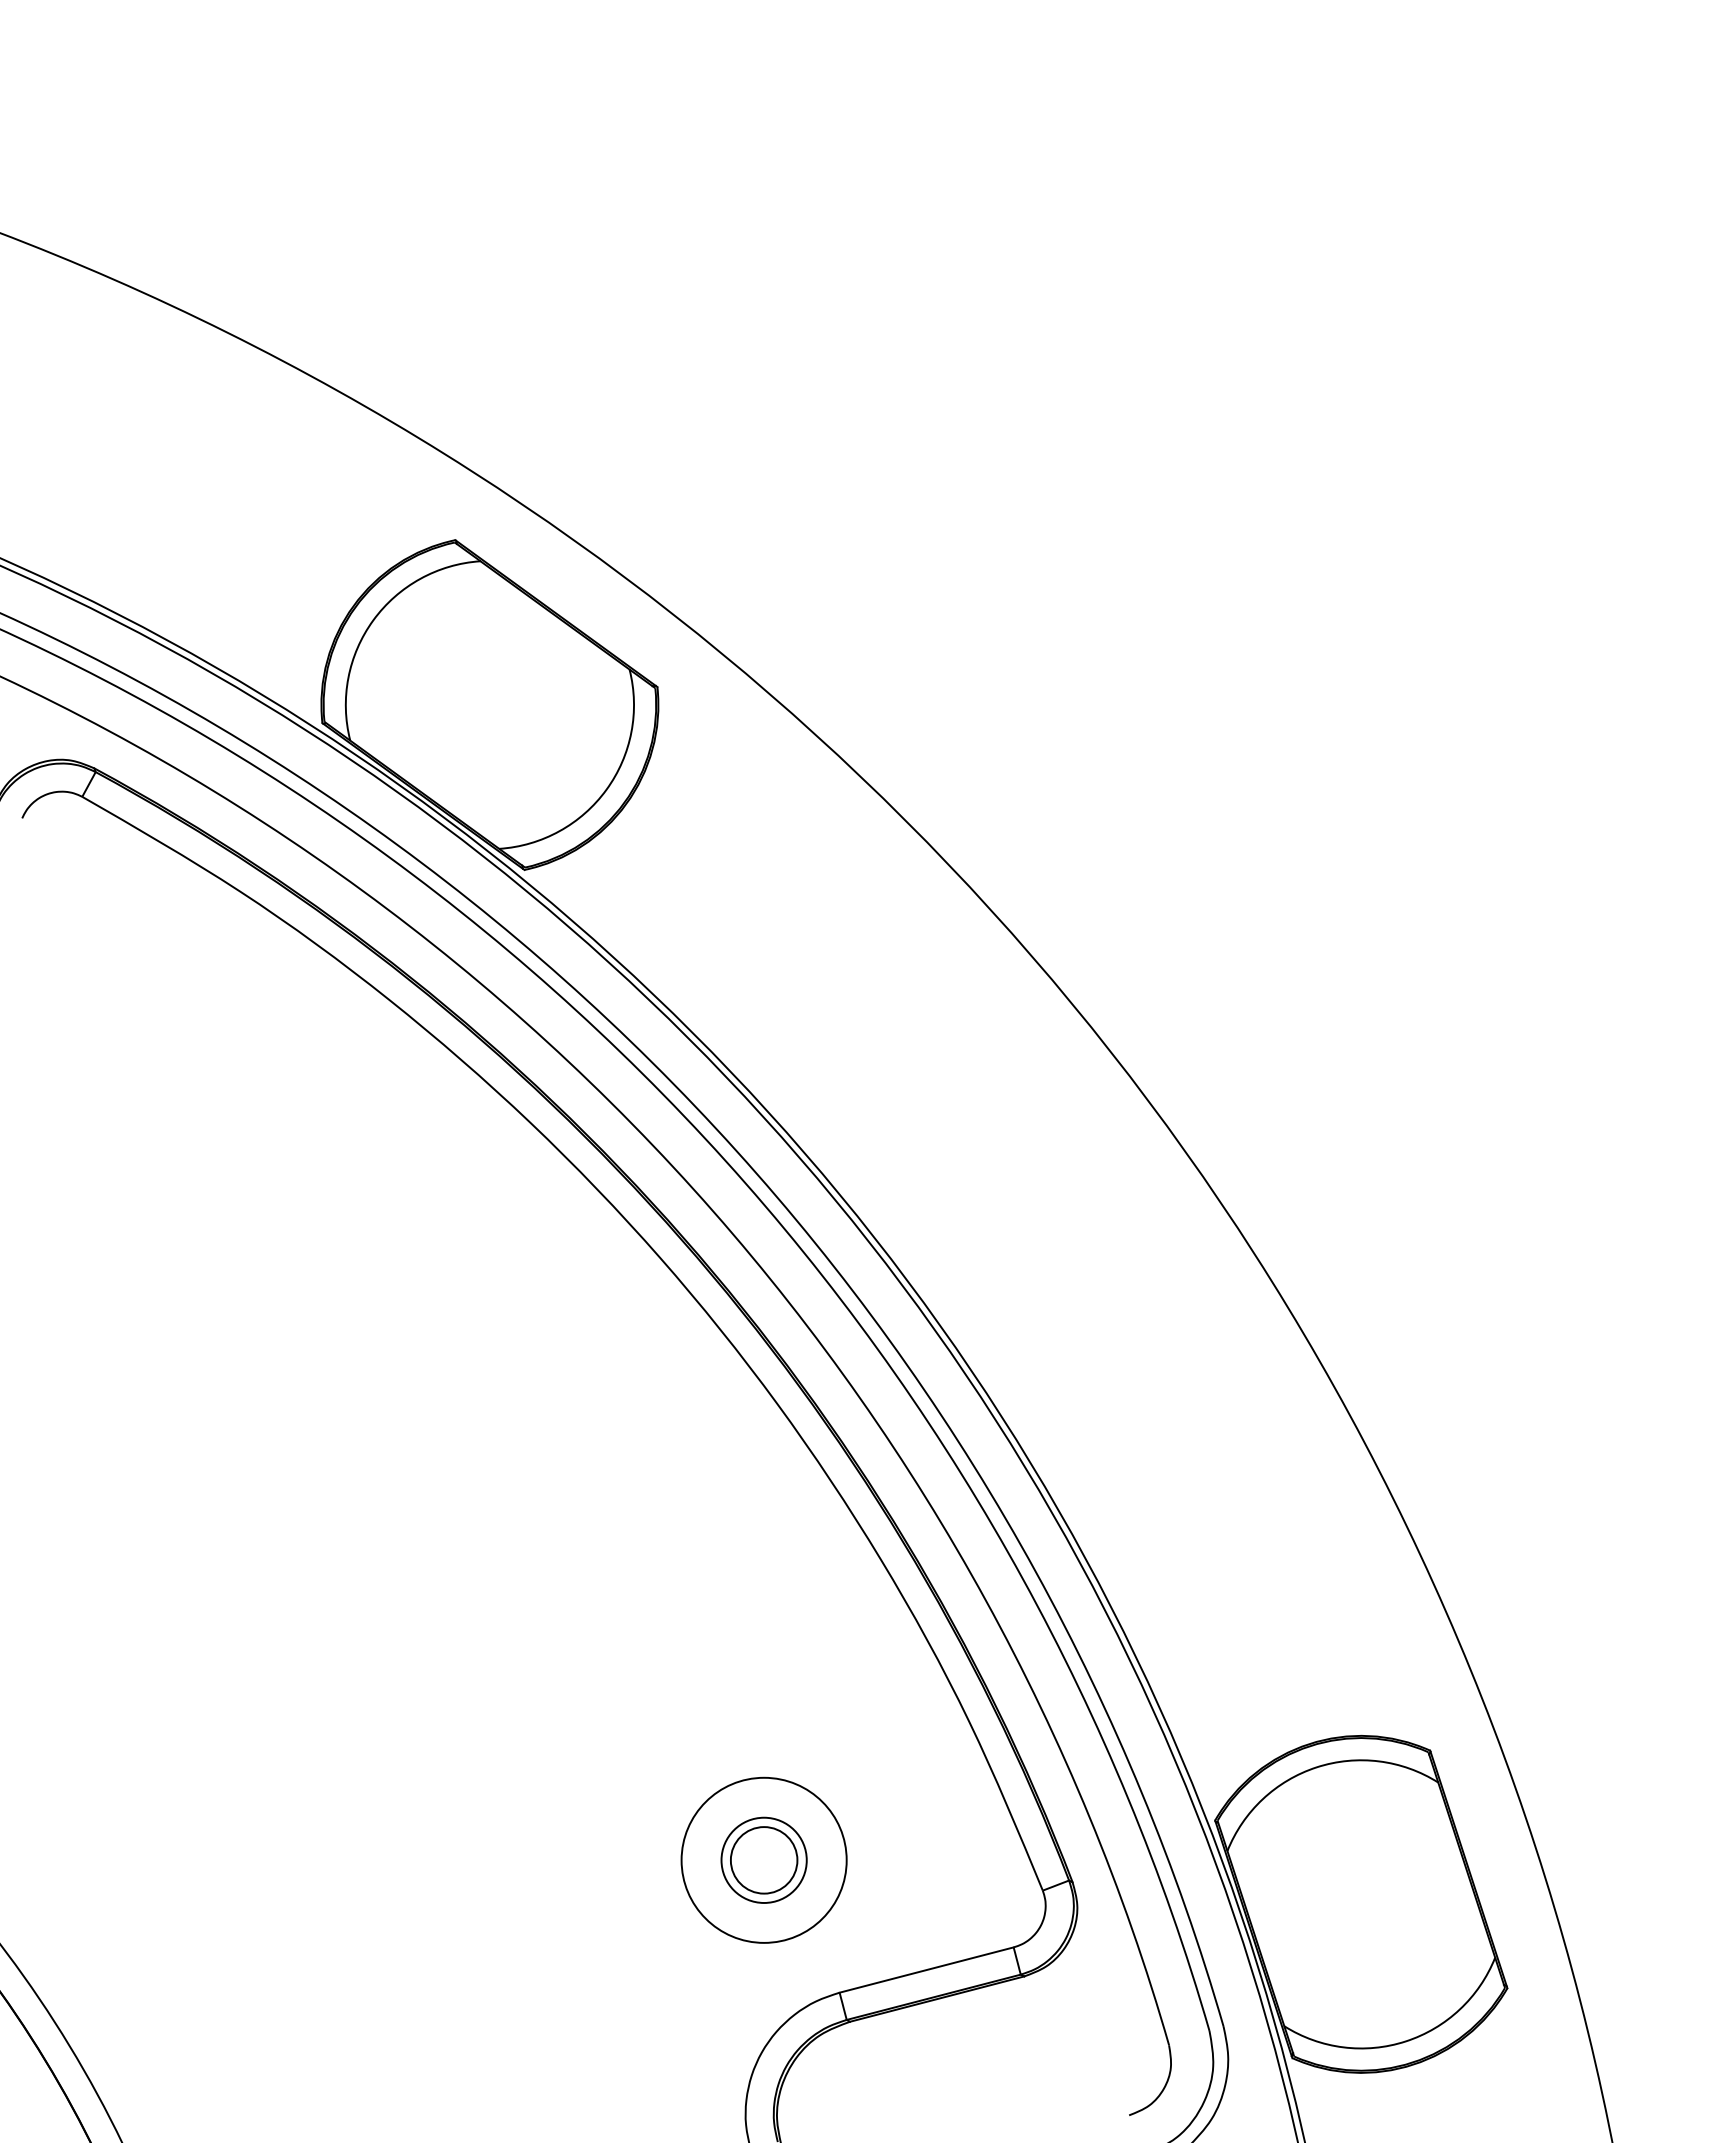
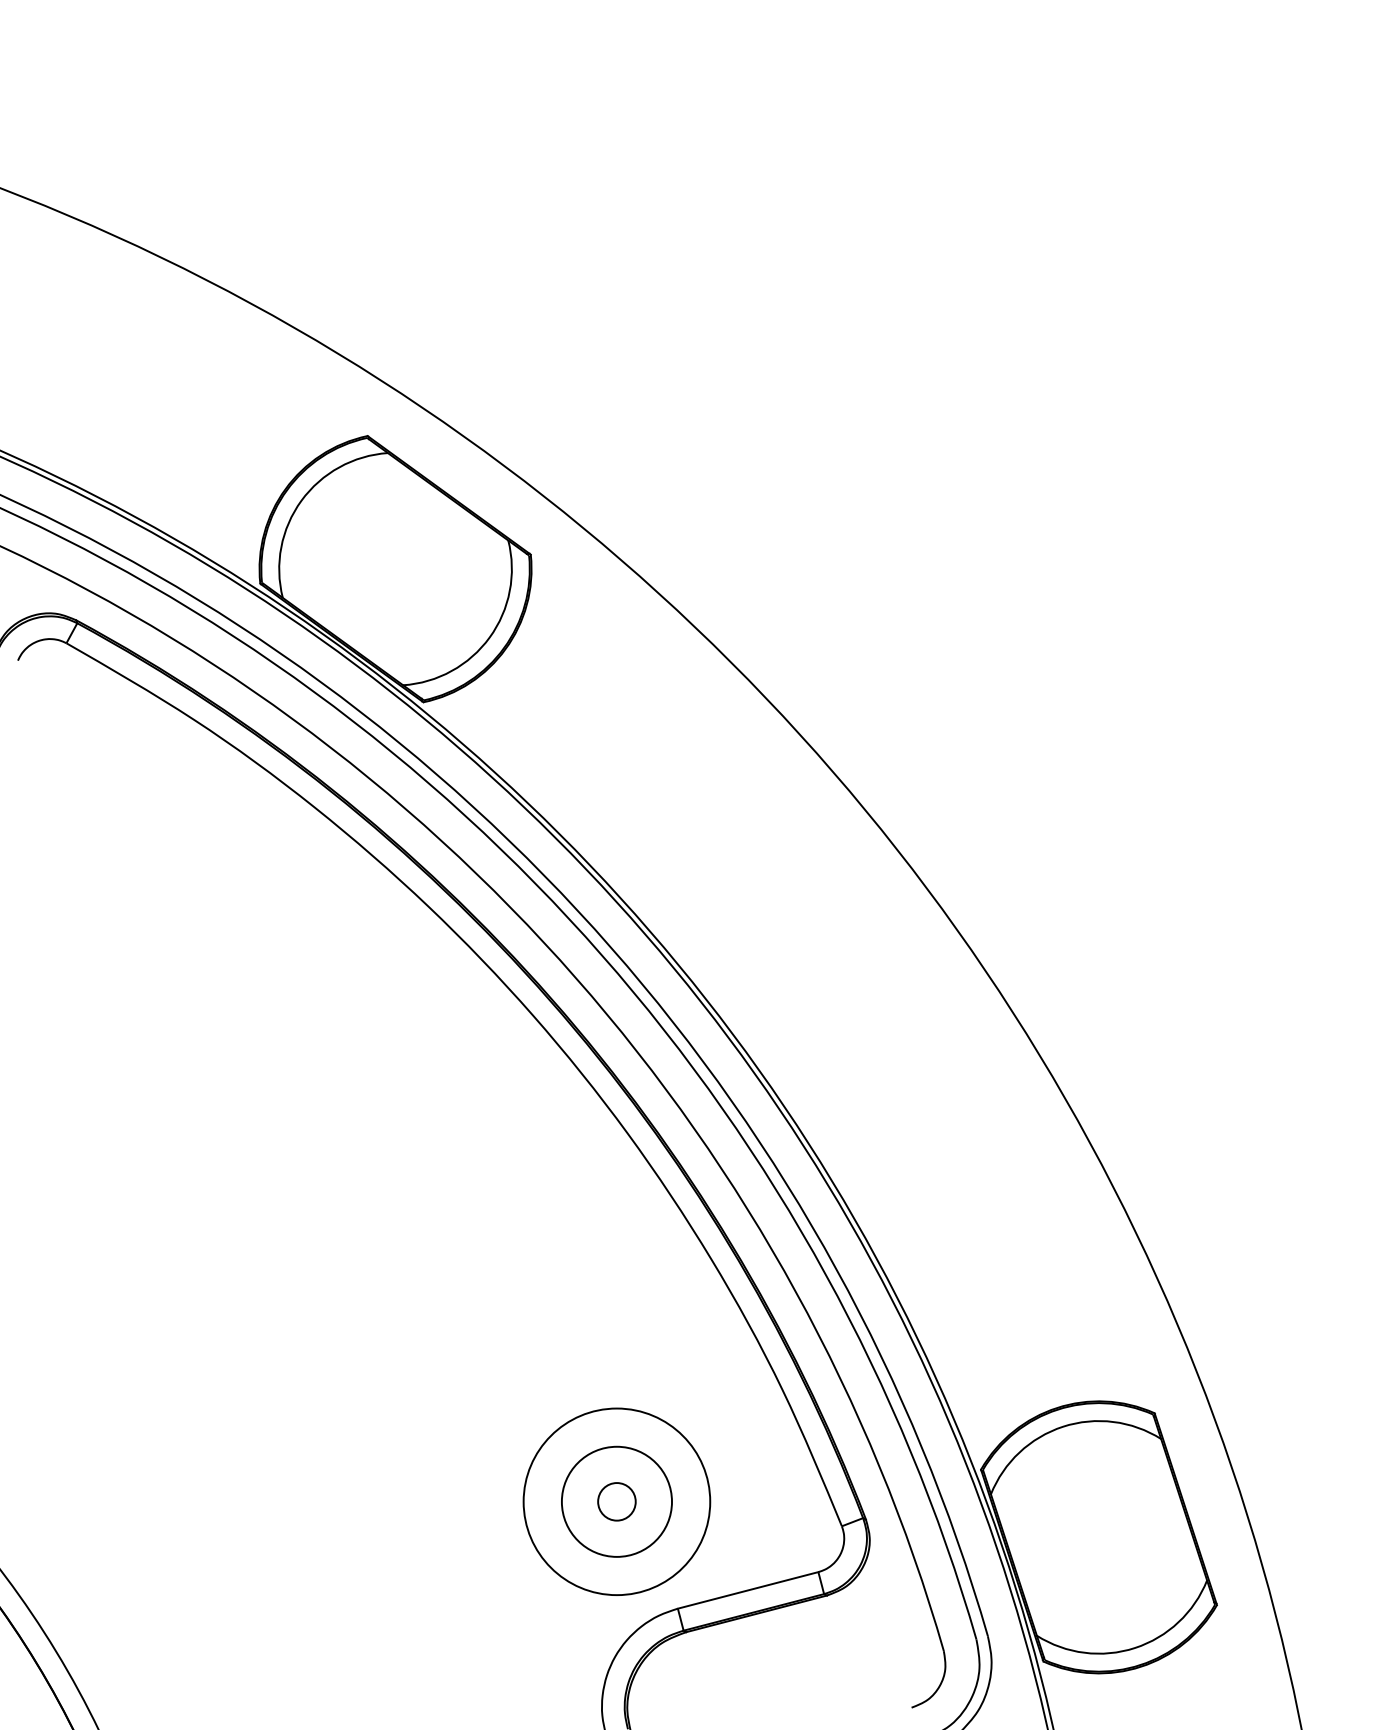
circle: (763, 1859) -> (616, 1501), size x1.4
circle: (763, 1859) -> (616, 1501), size x1.6
circle: (763, 1860) -> (616, 1501), size x0.7

